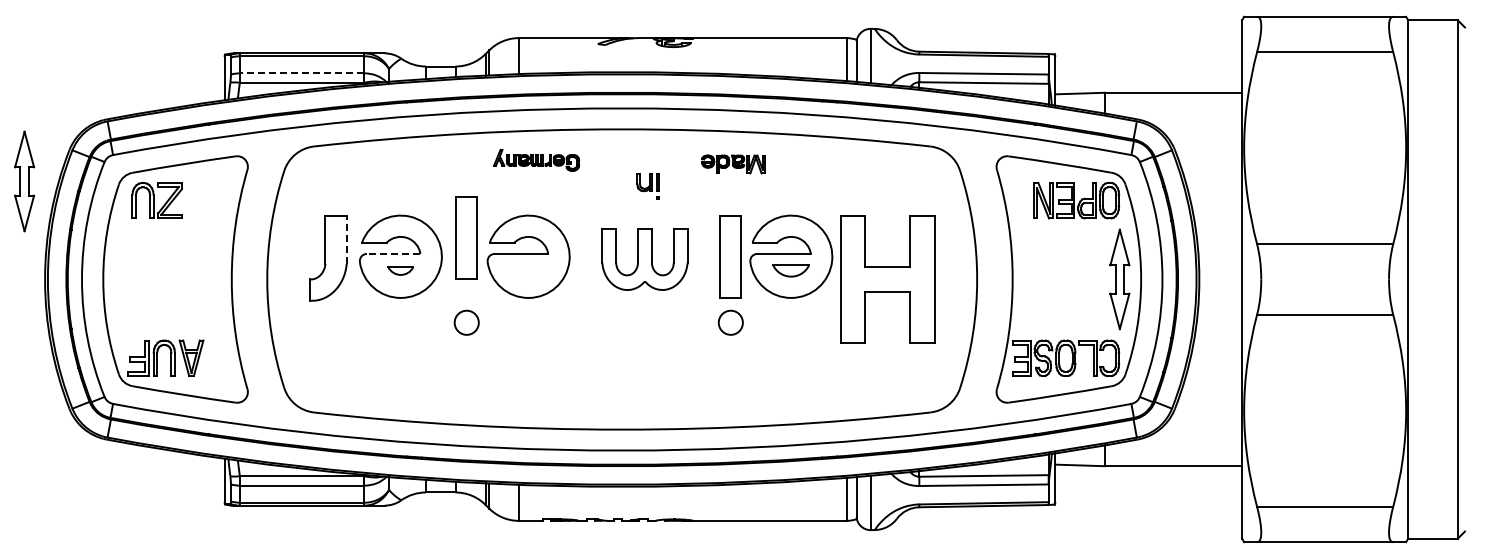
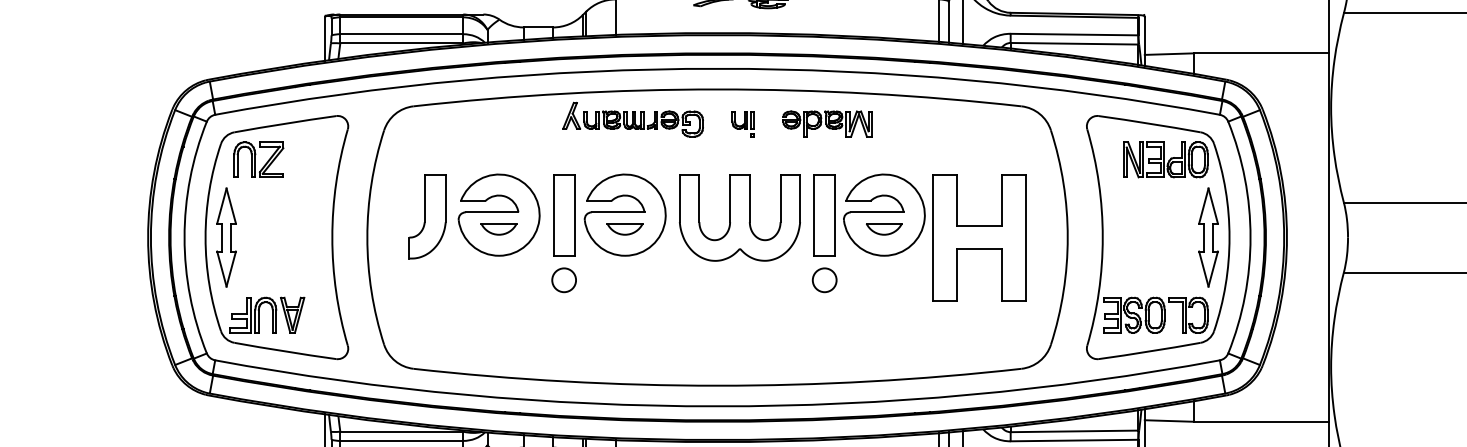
line: (301, 73) -> (401, 34), dashed -> solid
part: (536, 160) -> (632, 120), size x1.67
part: (733, 164) -> (827, 124), size x1.43
part: (24, 181) -> (226, 237), moved
part: (647, 186) -> (742, 124), moved
part: (466, 237) -> (563, 214), moved
line: (346, 239) -> (445, 198), dashed -> solid
line: (393, 253) -> (491, 211), dashed -> solid
part: (644, 259) -> (739, 217), size x1.43
part: (400, 270) -> (498, 228), size x1.43
part: (528, 270) -> (625, 228), added

